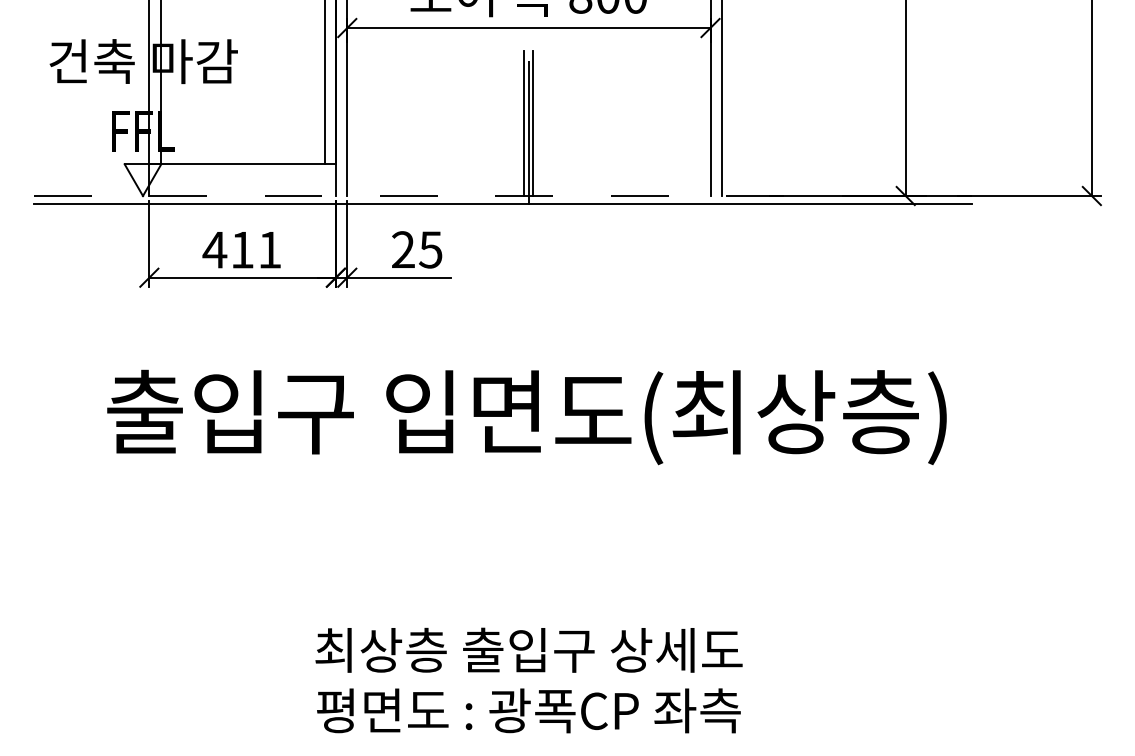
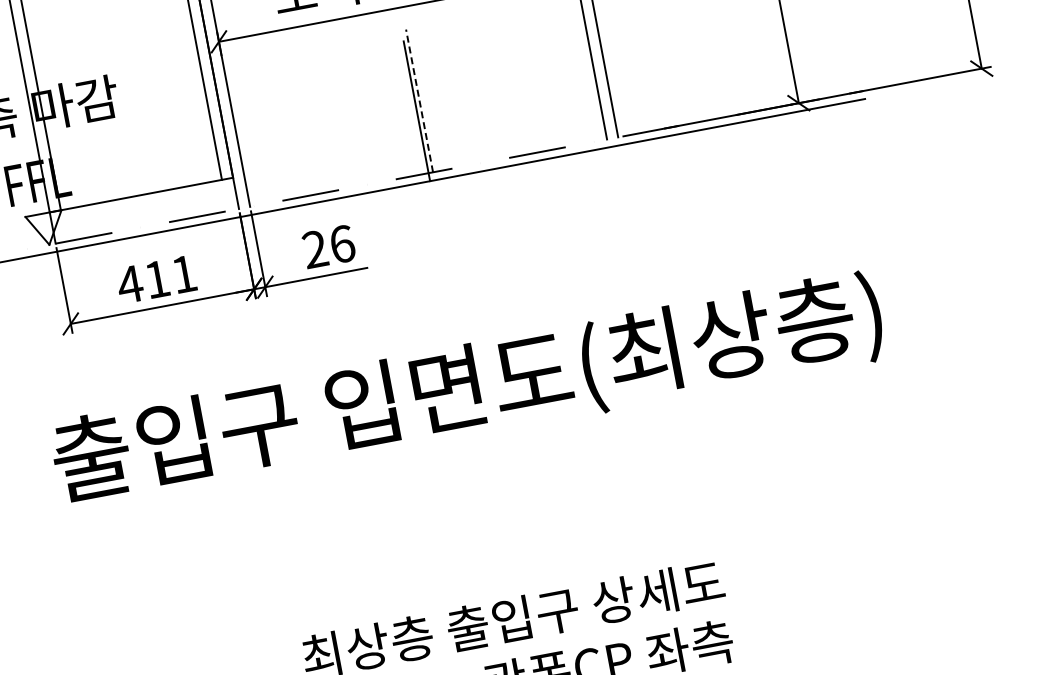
line: (524, 123) -> (410, 102), removed
line: (533, 123) -> (419, 101), solid -> dashed
text: (430, 249) -> (341, 243), 25 -> 26

